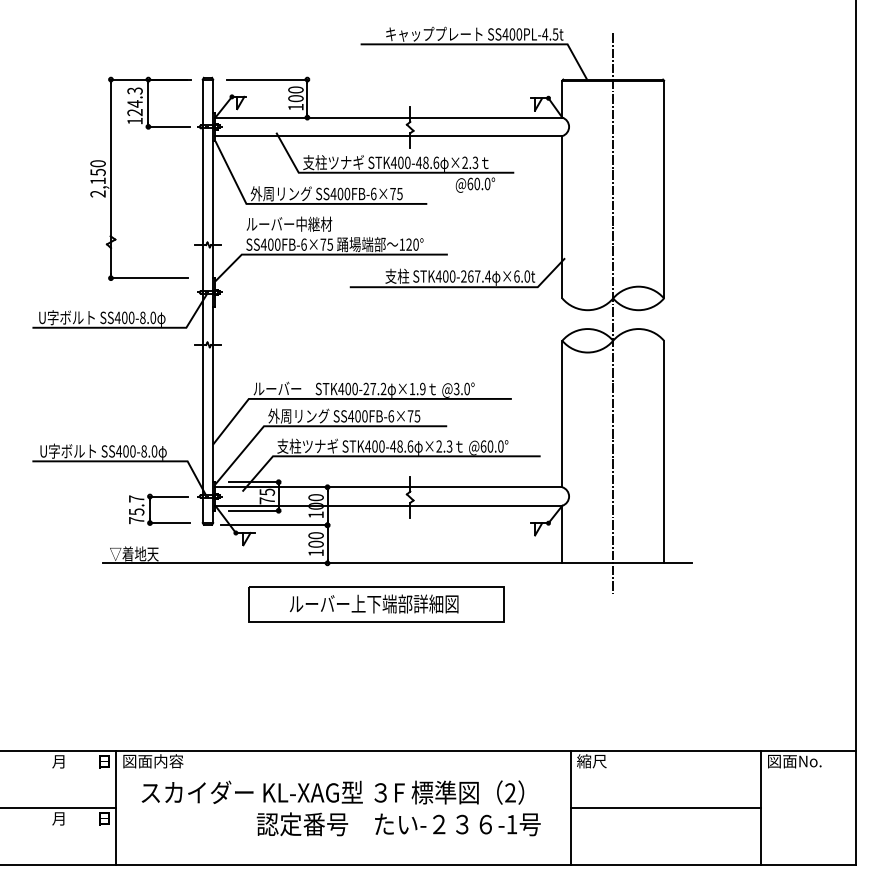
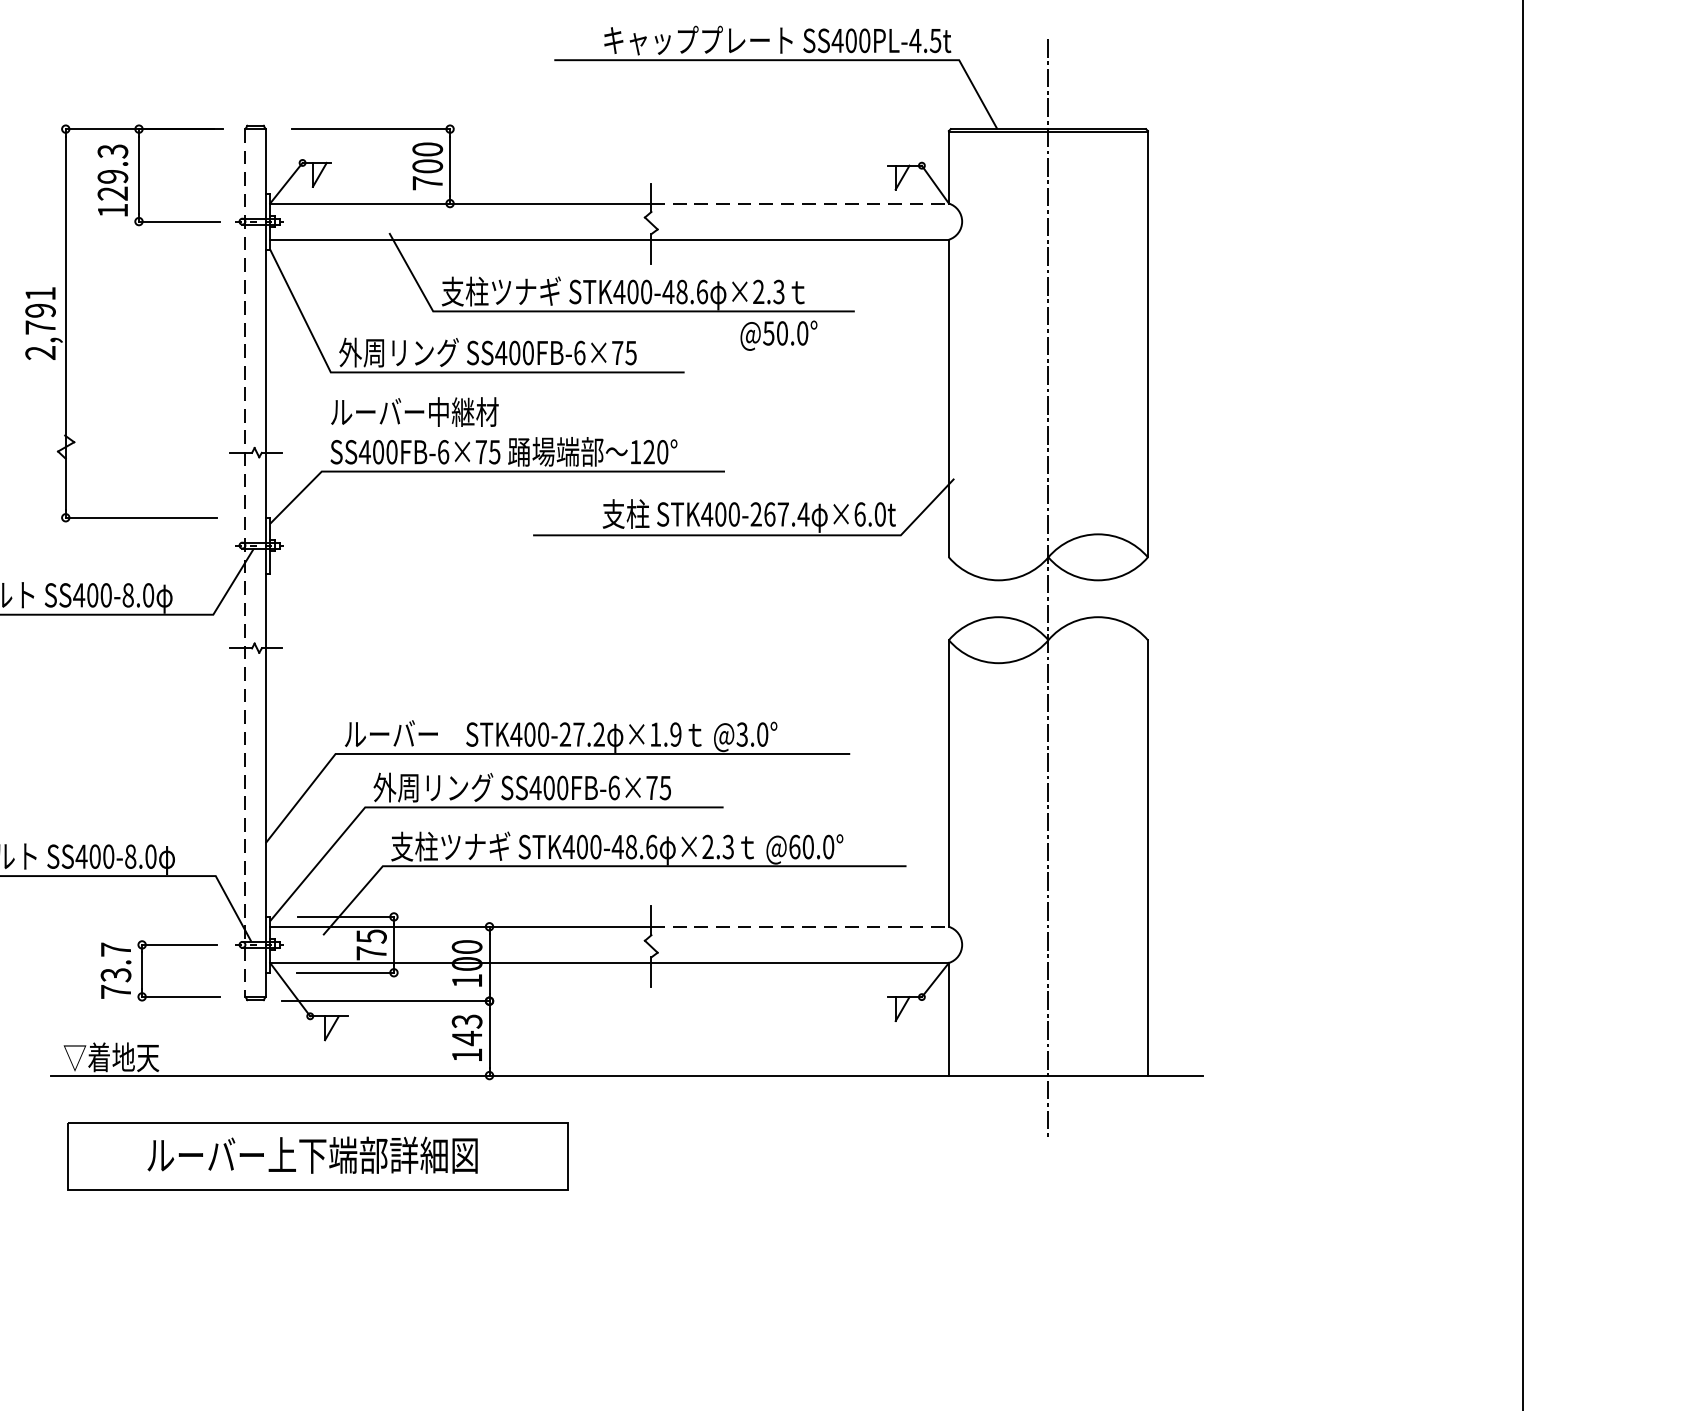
text: (134, 103) -> (111, 175), 124.3 -> 129.3
text: (295, 106) -> (426, 181), 100 -> 700
line: (486, 117) -> (800, 203), solid -> dashed
text: (97, 172) -> (39, 310), 2,150 -> 2,791
text: (470, 183) -> (769, 332), @60.0° -> @50.0°
line: (202, 301) -> (244, 563), solid -> dashed
line: (486, 487) -> (800, 927), solid -> dashed
text: (135, 511) -> (113, 974), 75.7 -> 73.7
text: (315, 540) -> (465, 1030), 100 -> 143
part: (376, 604) -> (317, 1156), moved

